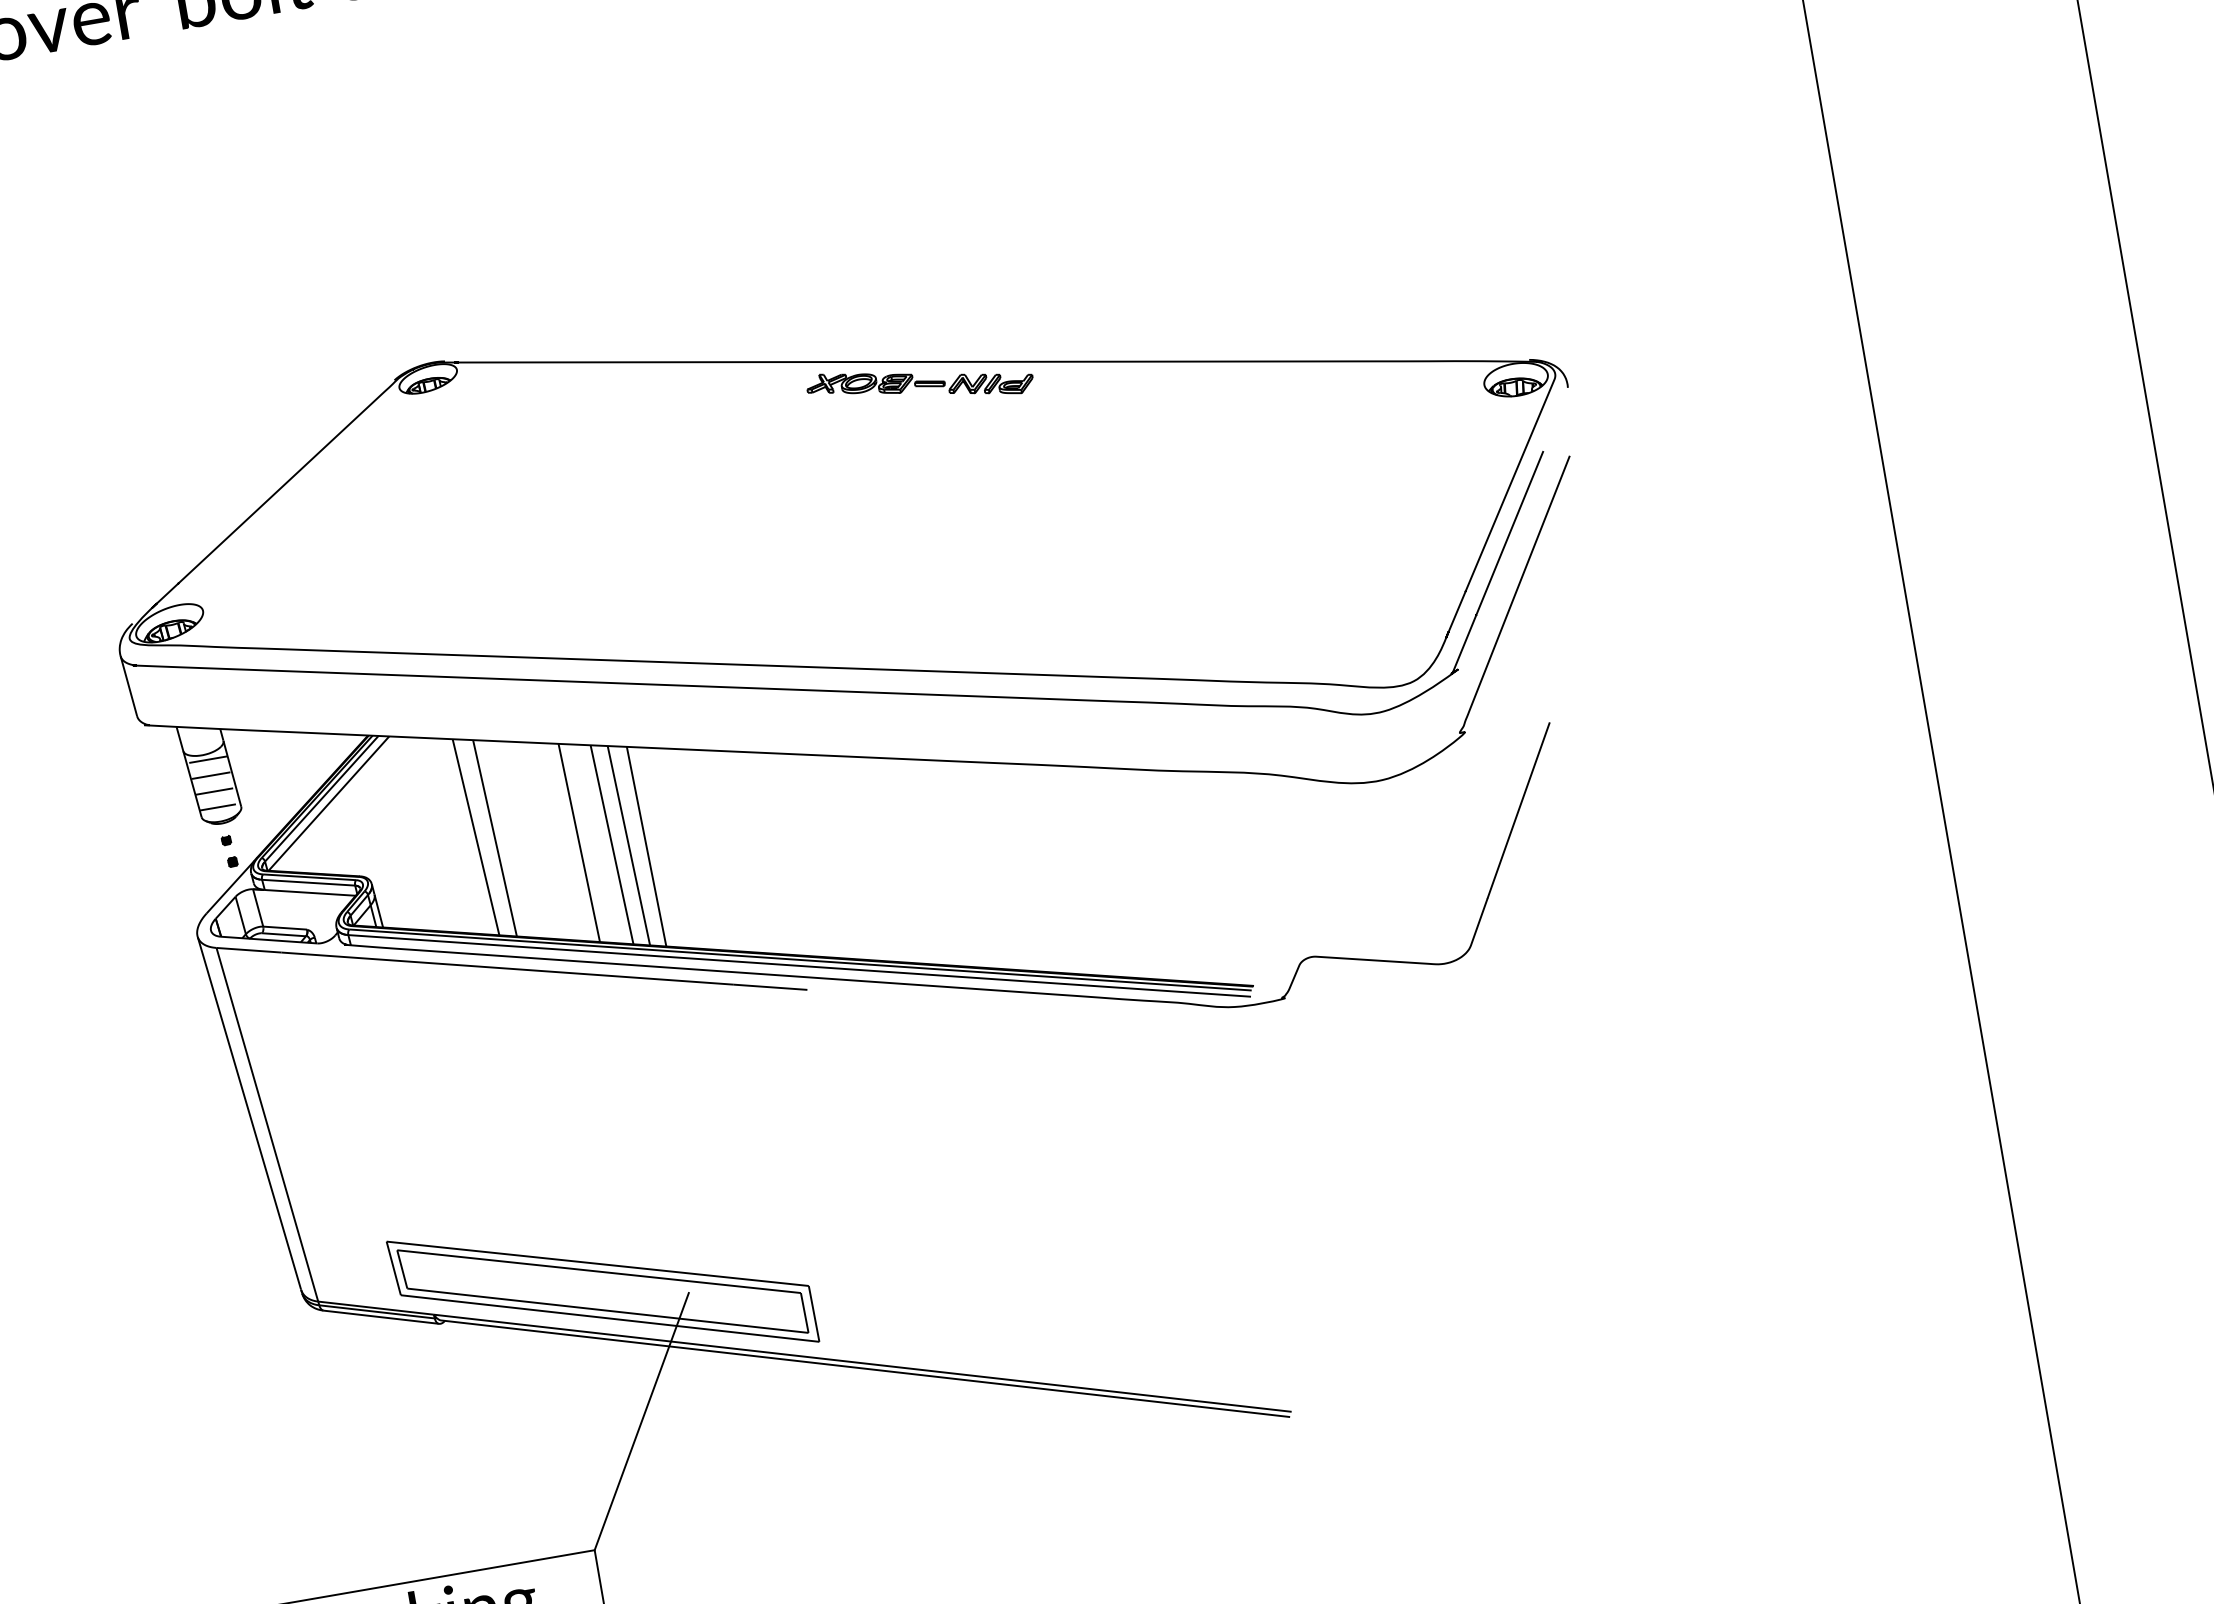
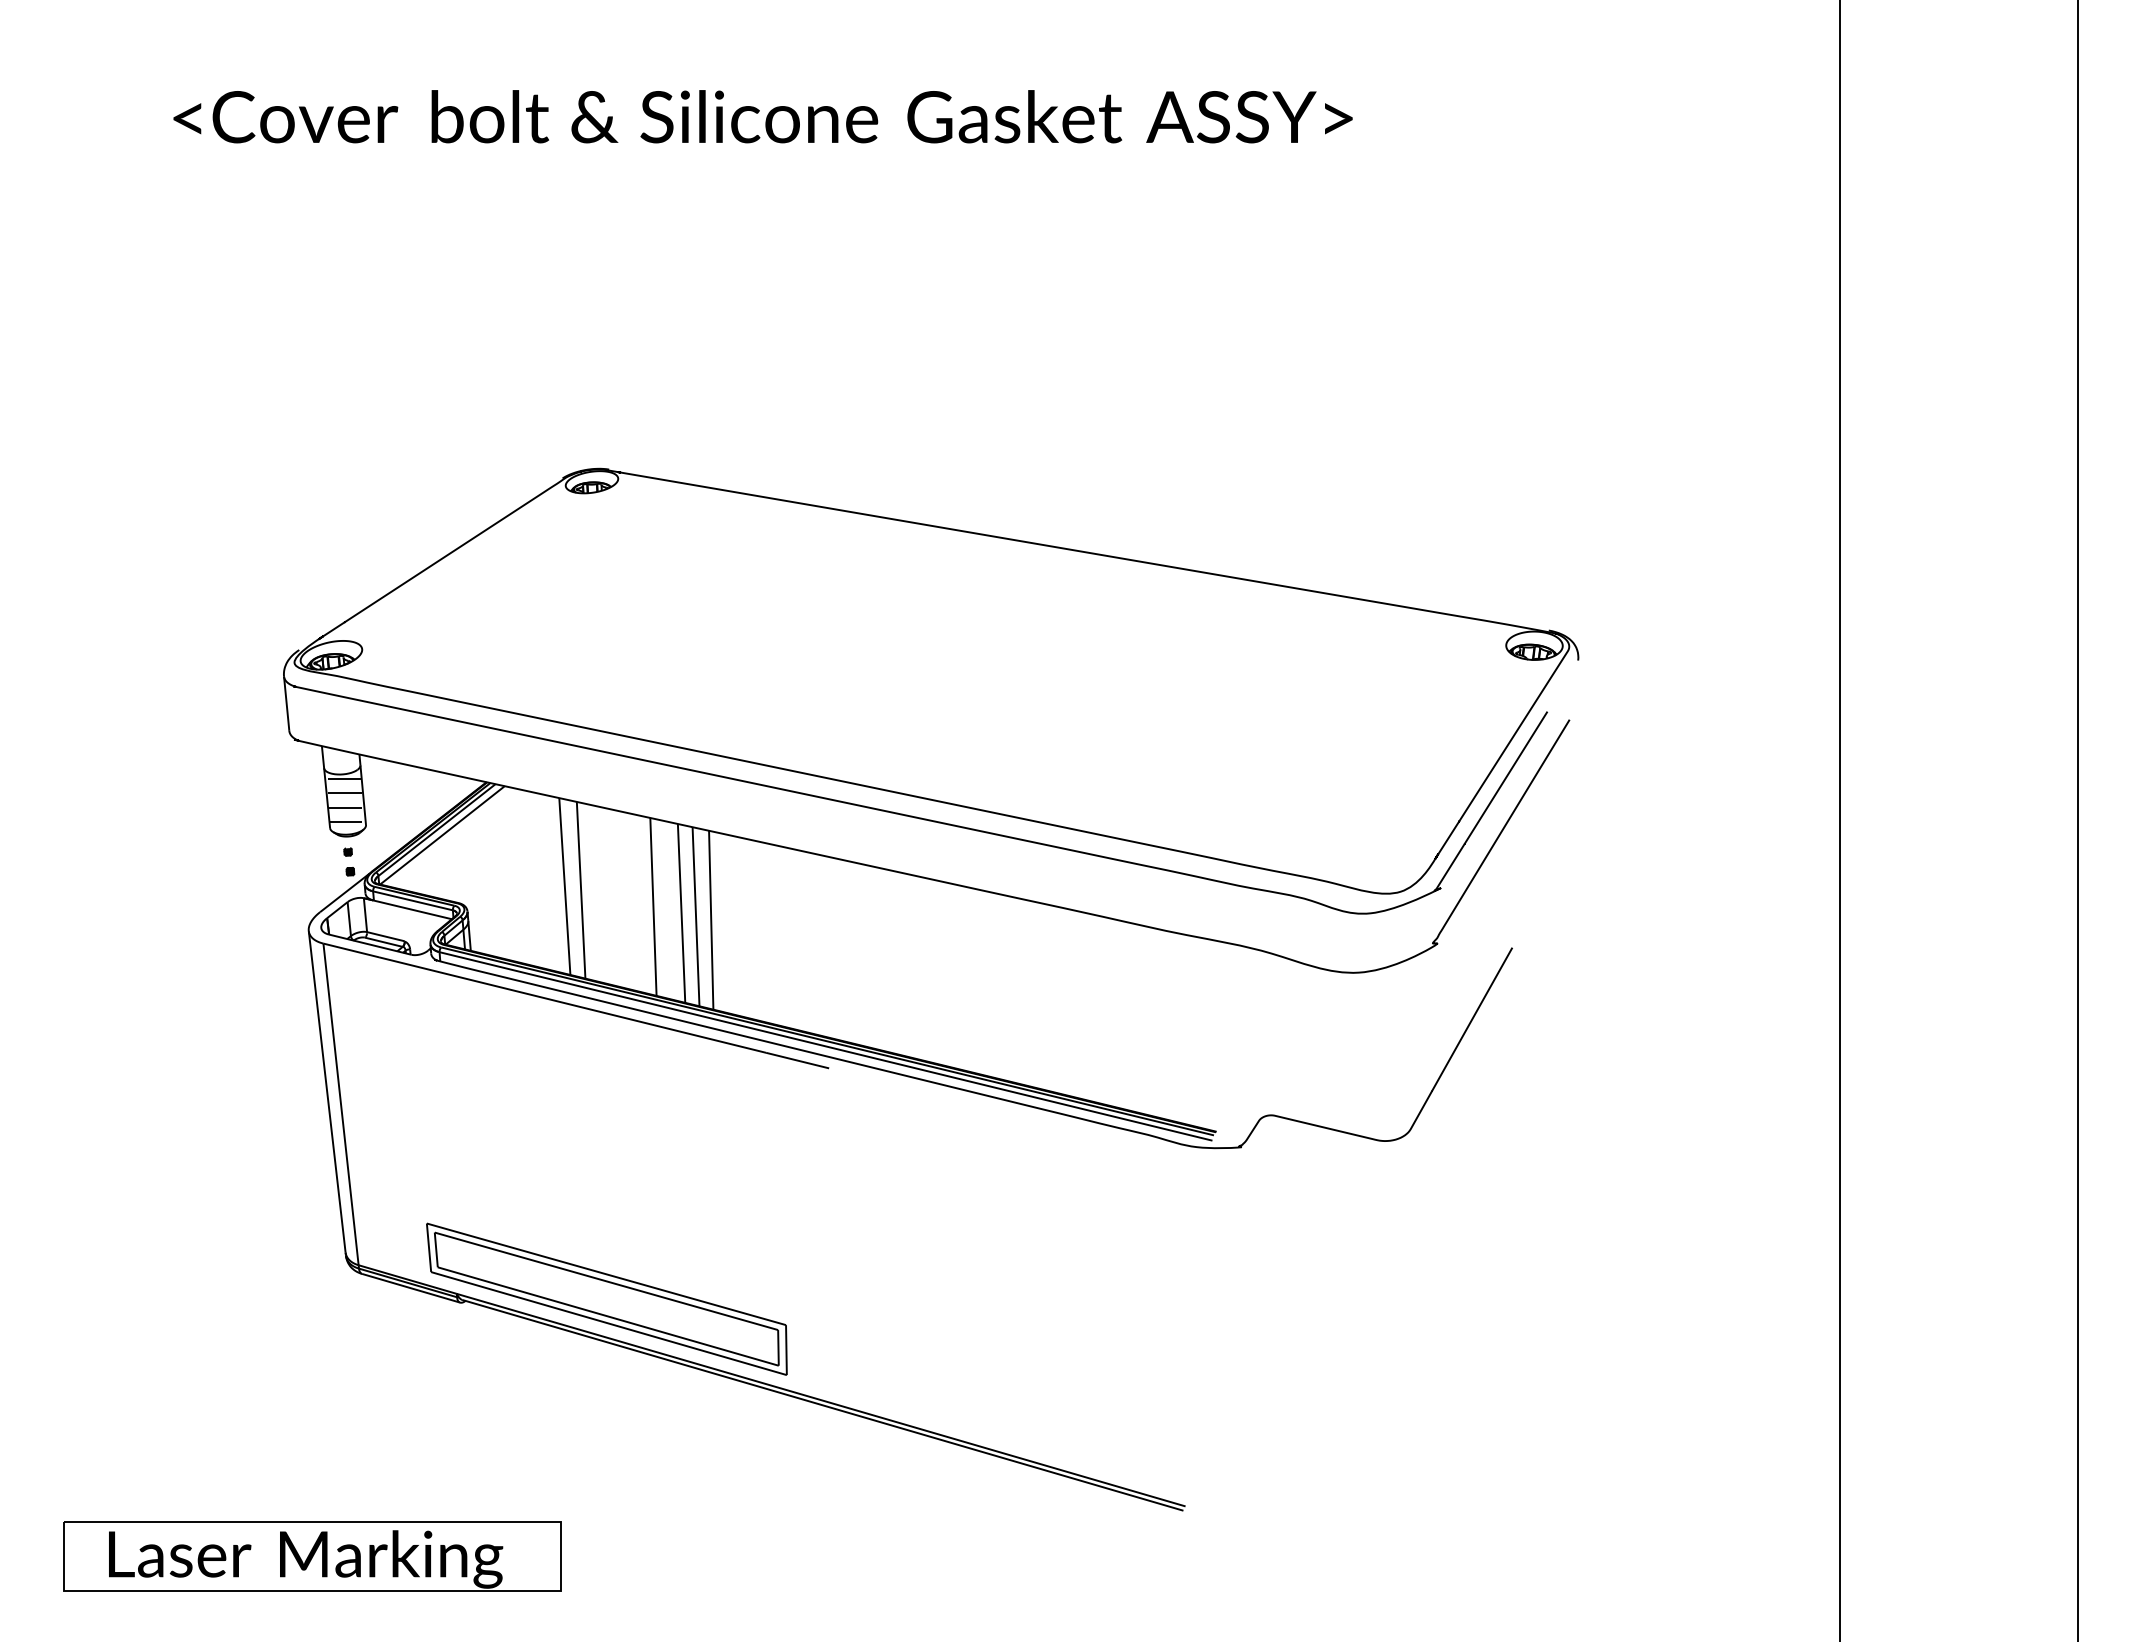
part: (920, 384) -> (1017, 560), removed
line: (641, 1421) -> (620, 1417), removed

